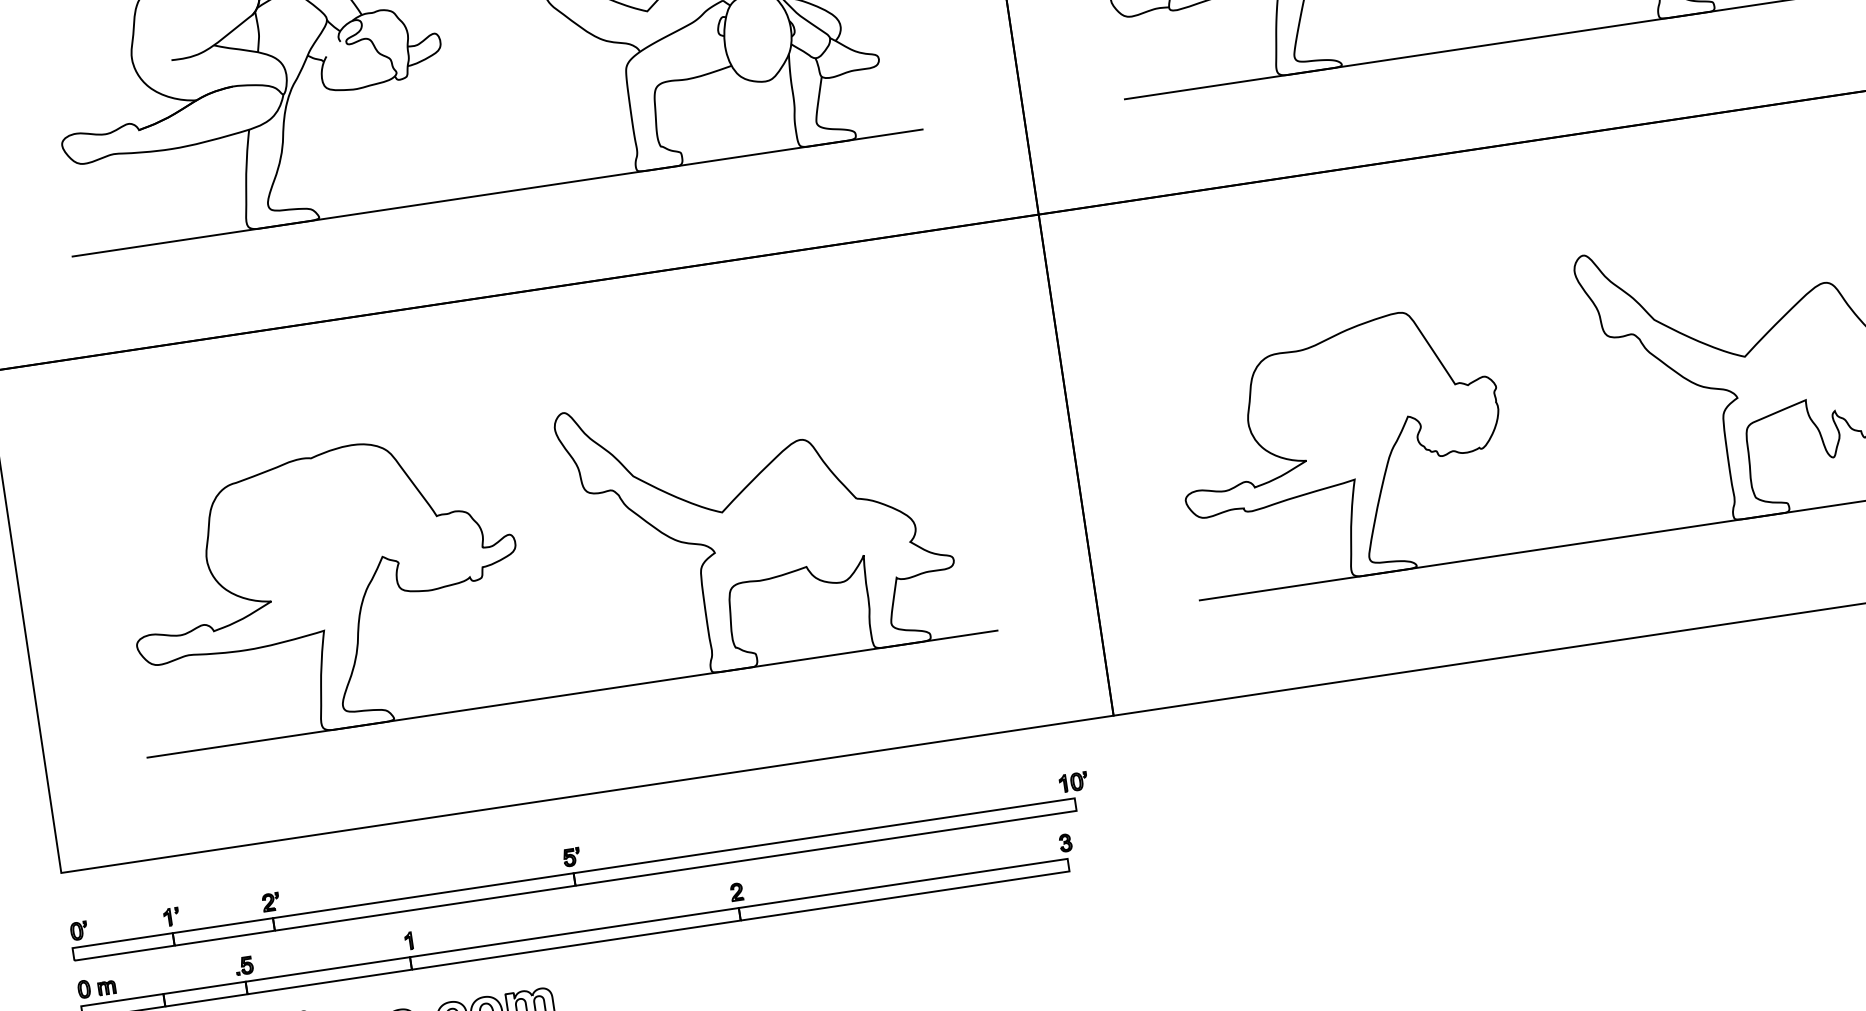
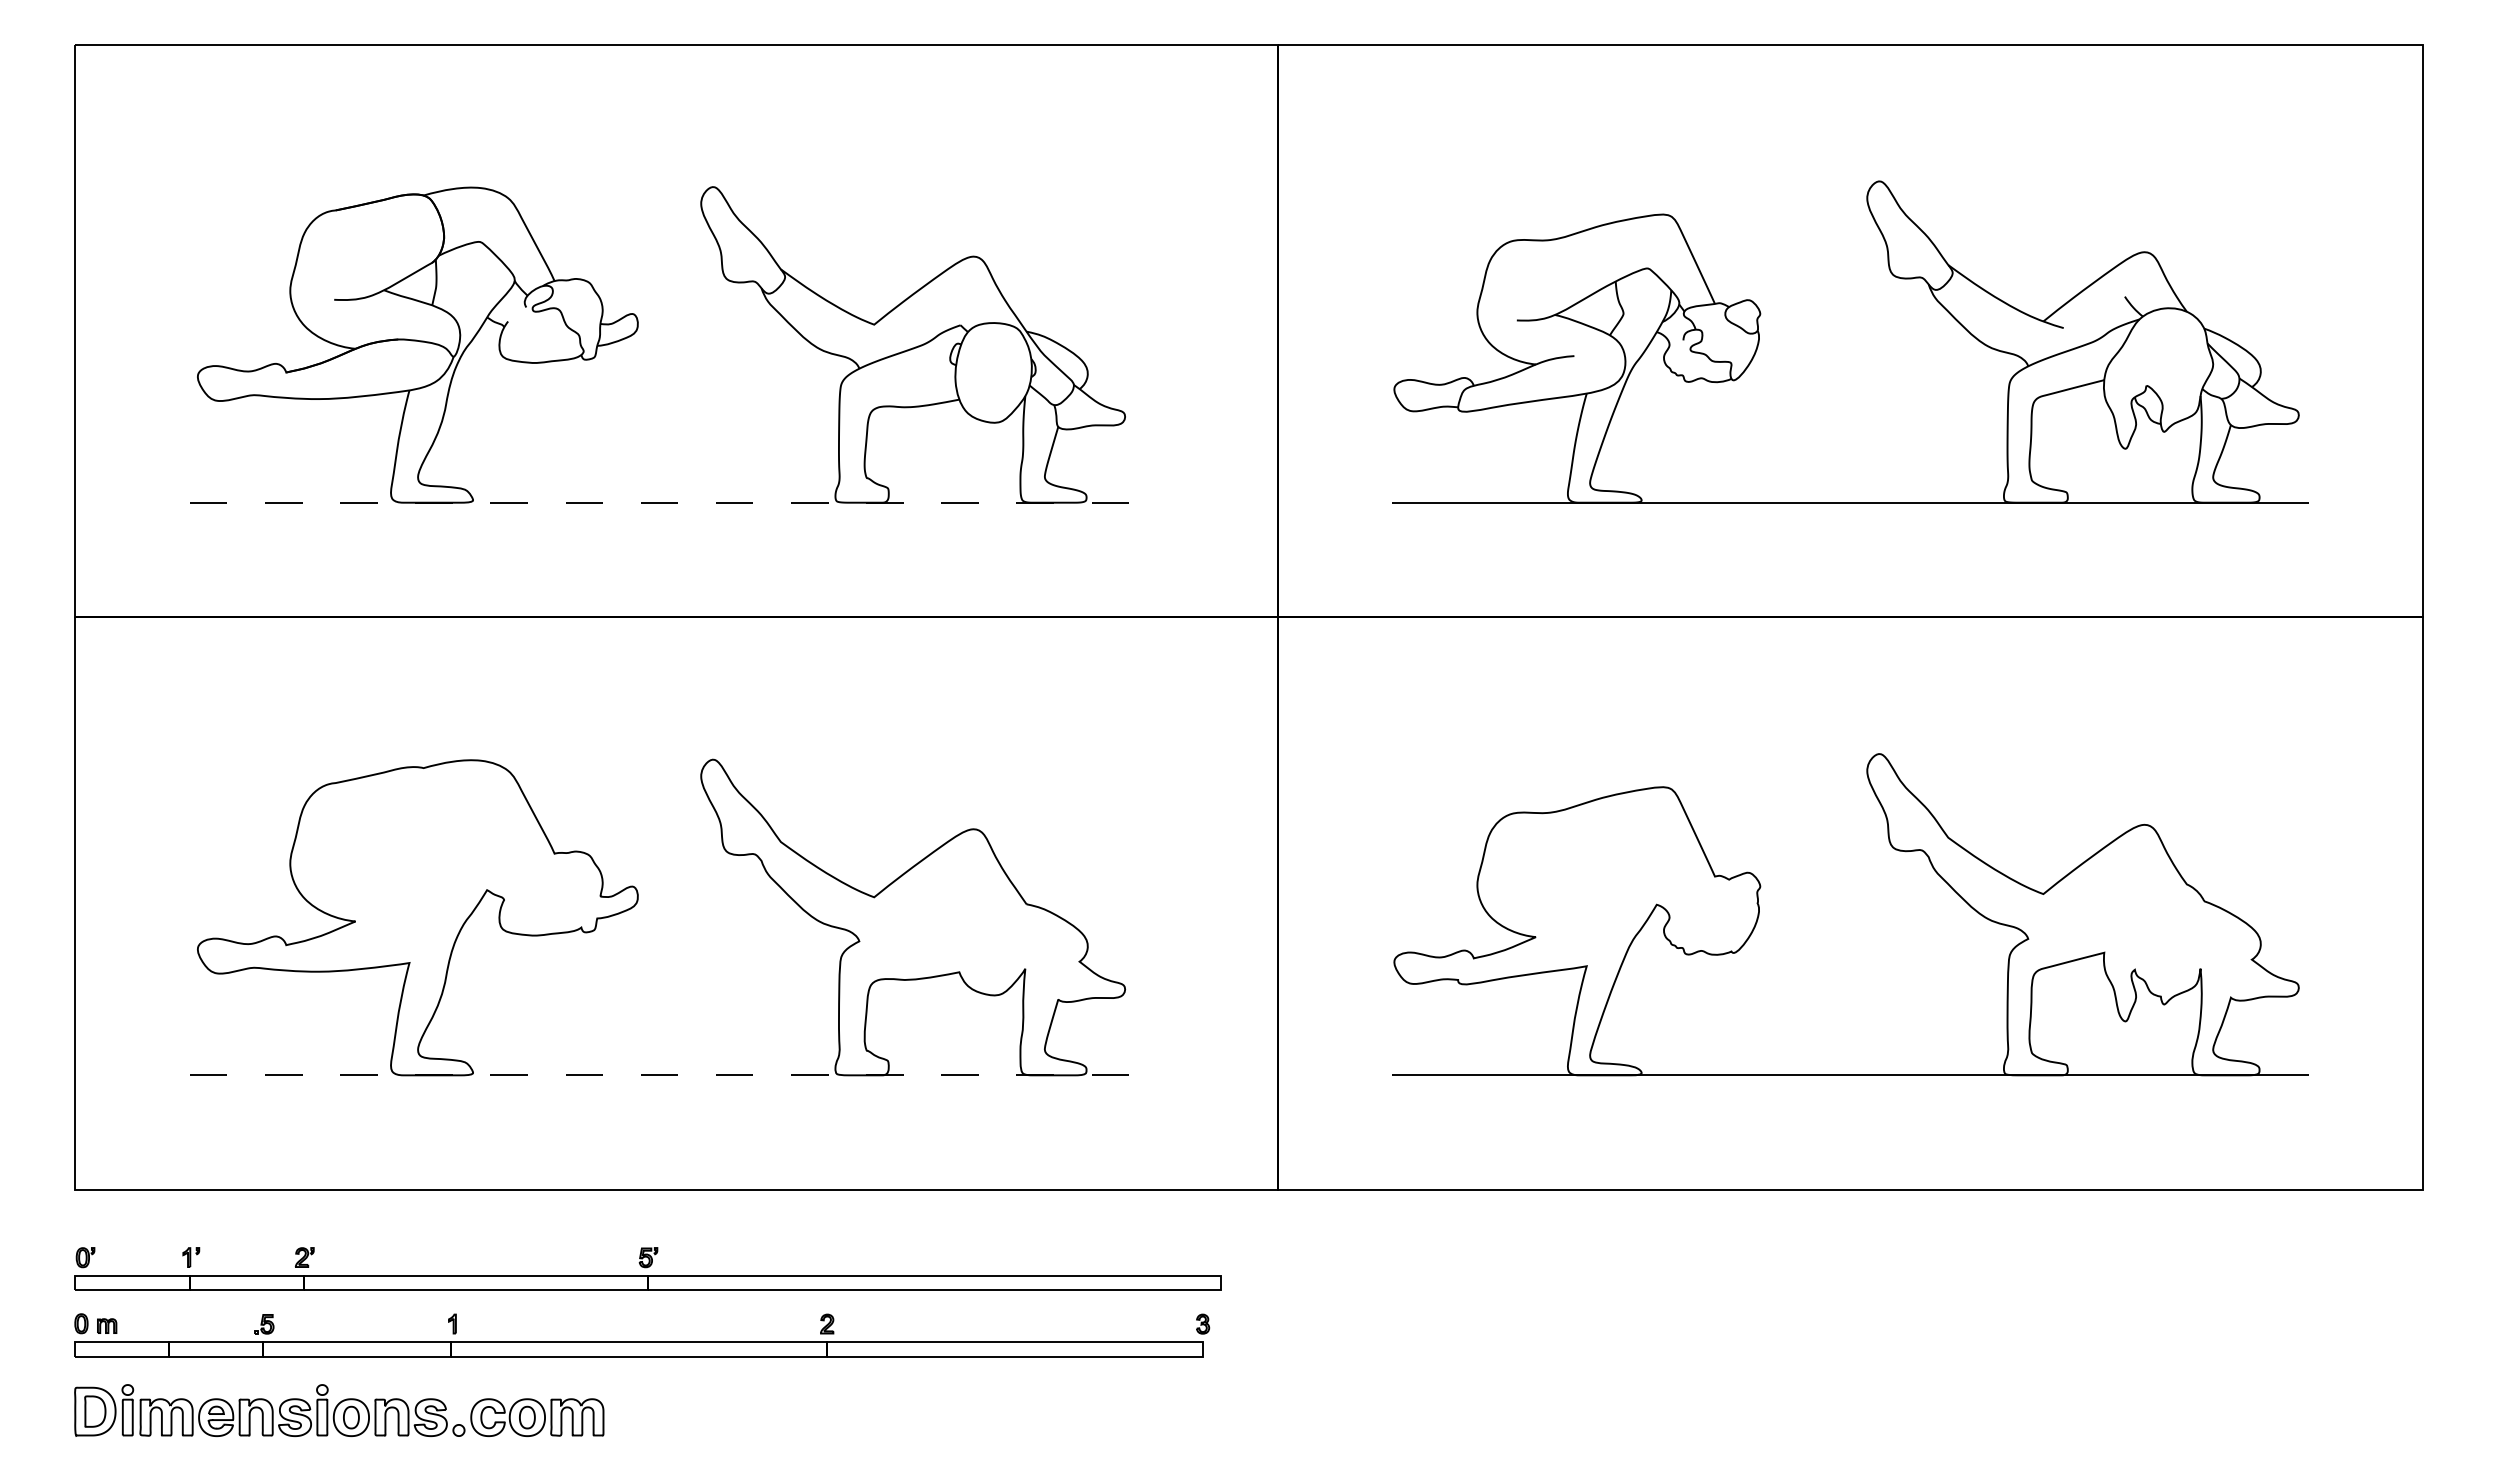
line: (497, 192) -> (676, 502), solid -> dashed
line: (572, 694) -> (676, 1075), solid -> dashed
part: (1073, 782) -> (1221, 1257), removed

